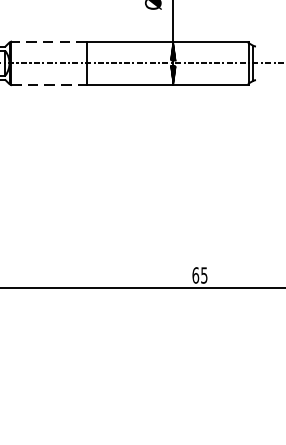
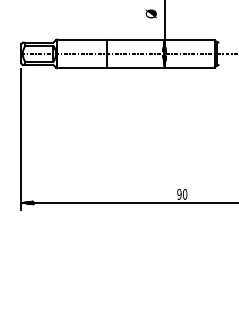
line: (49, 41) -> (82, 39), dashed -> solid
line: (49, 85) -> (82, 68), dashed -> solid
text: (200, 275) -> (182, 194), 65 -> 90

